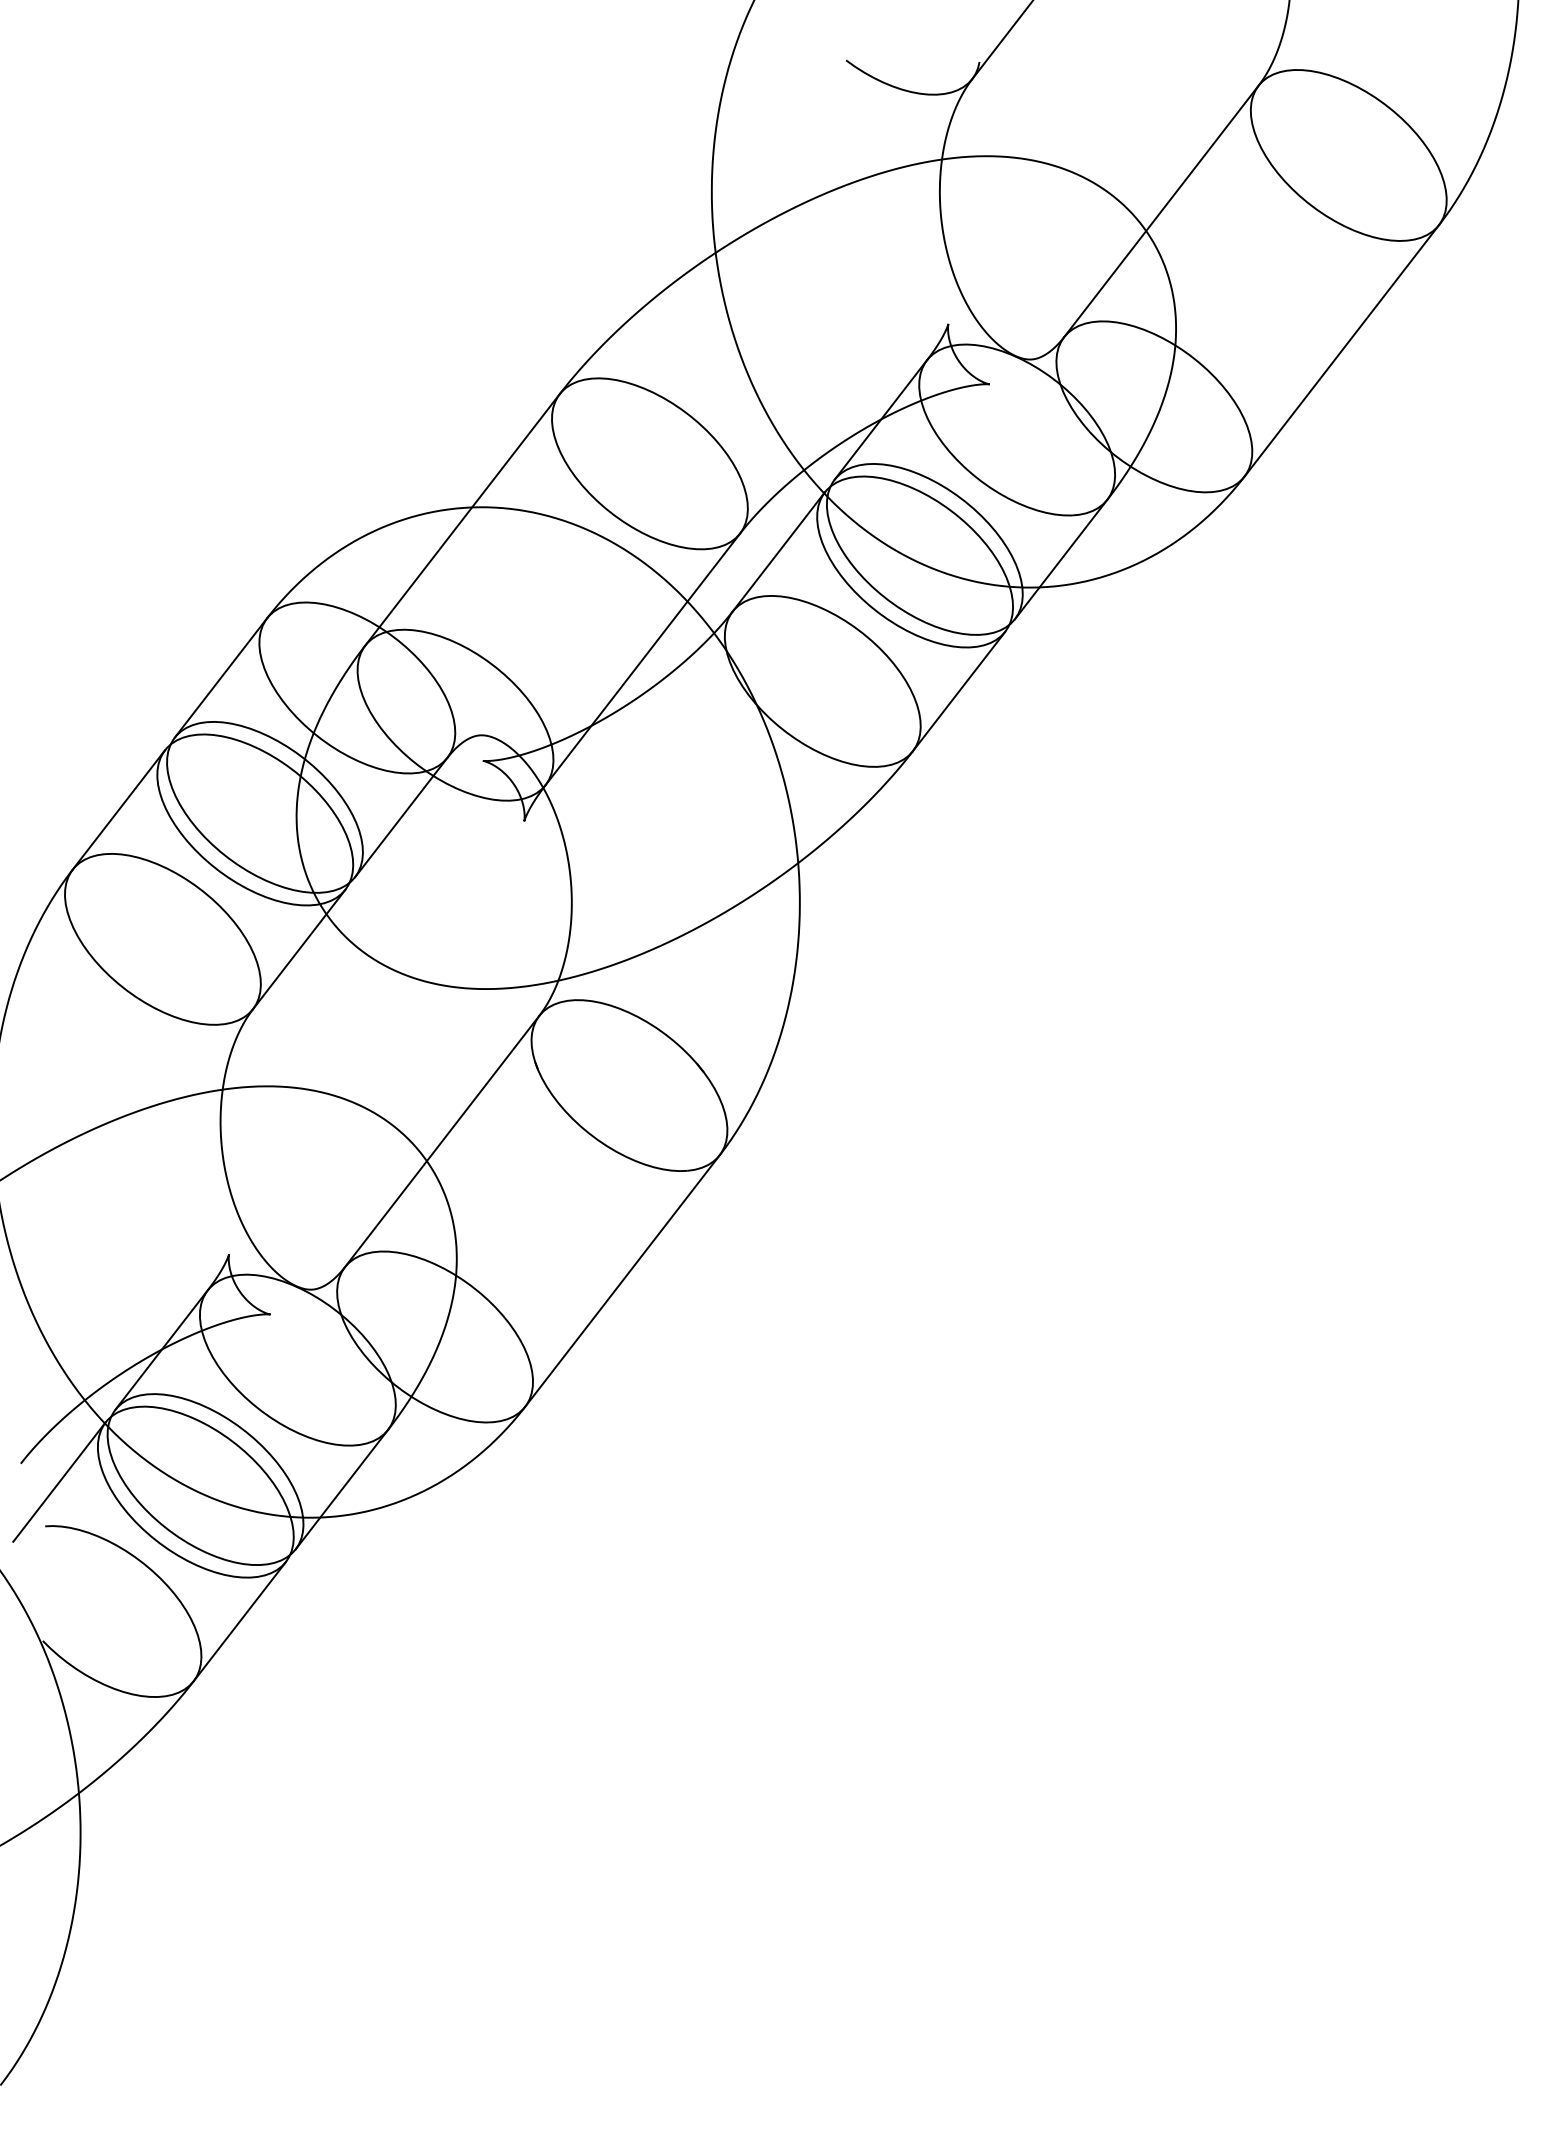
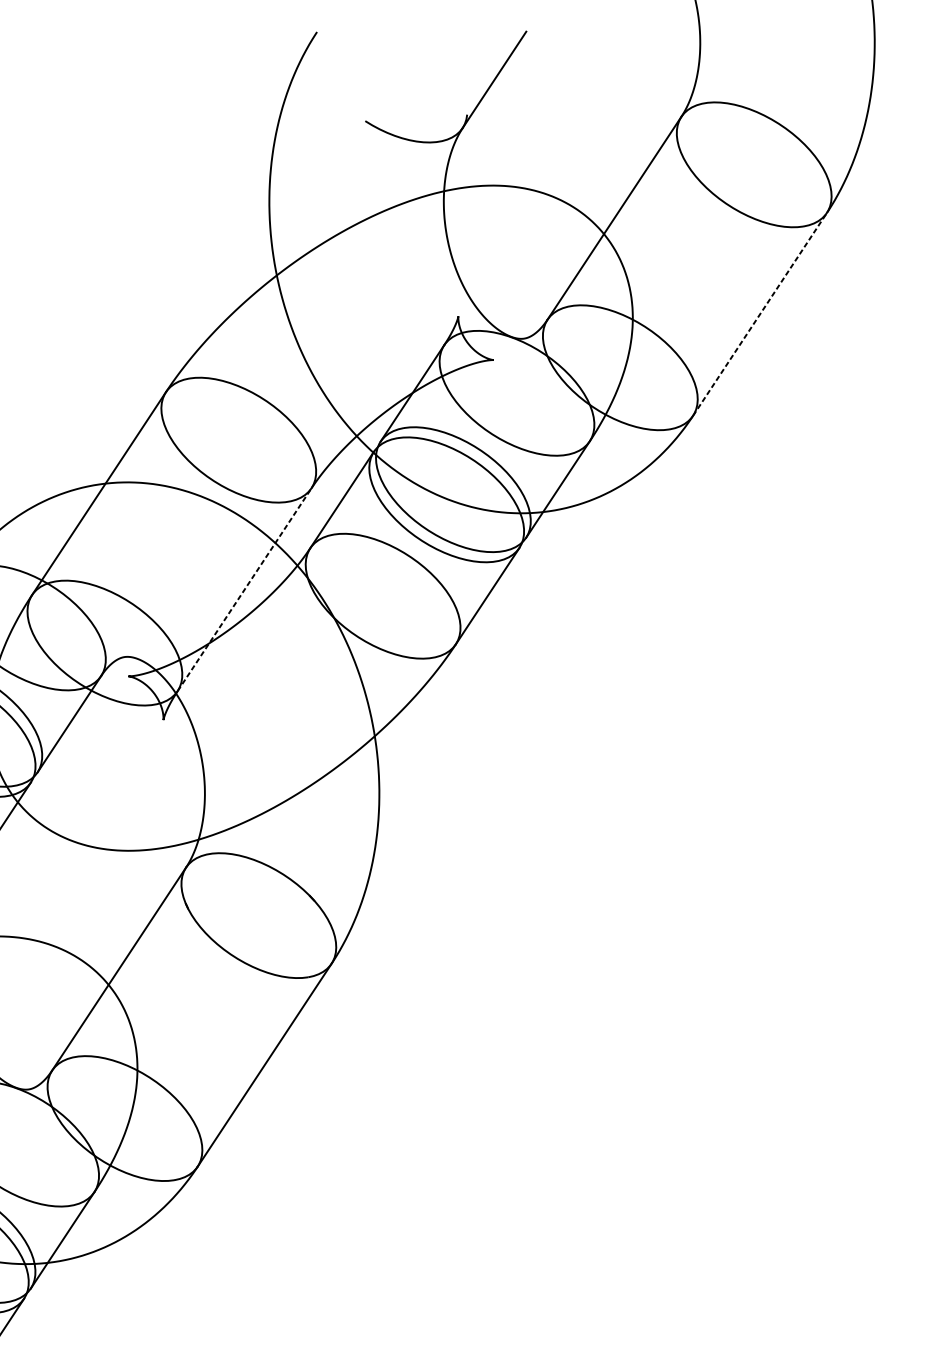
line: (1341, 350) -> (759, 314), solid -> dashed
line: (642, 659) -> (244, 589), solid -> dashed

